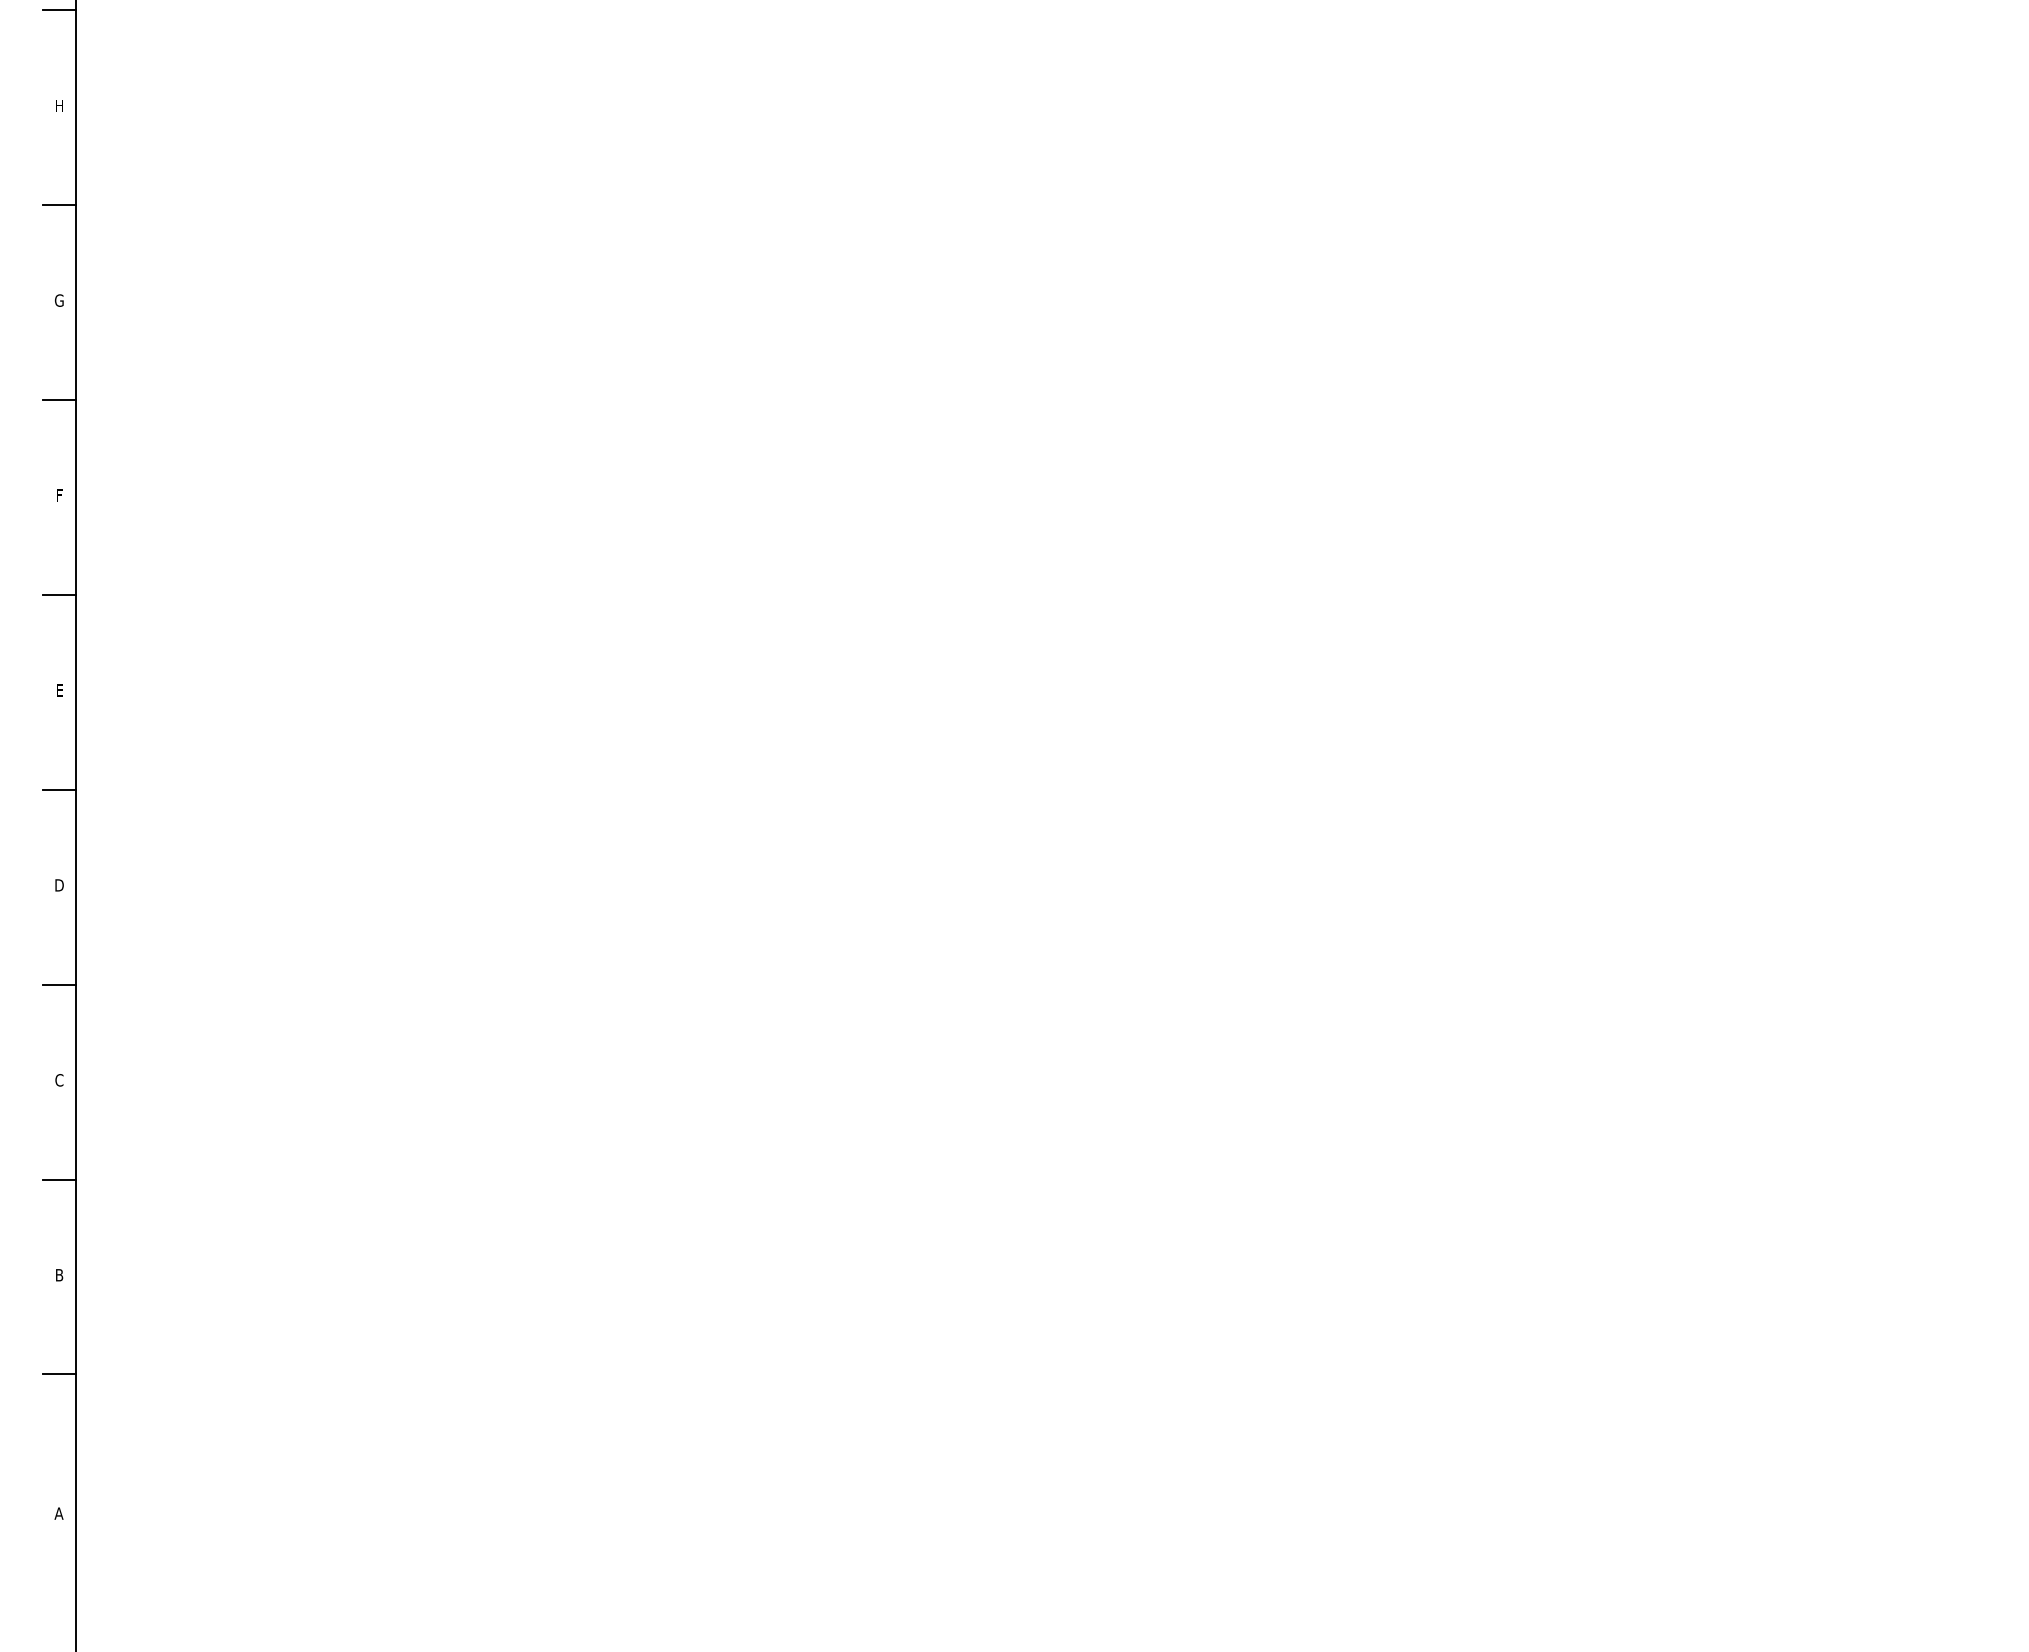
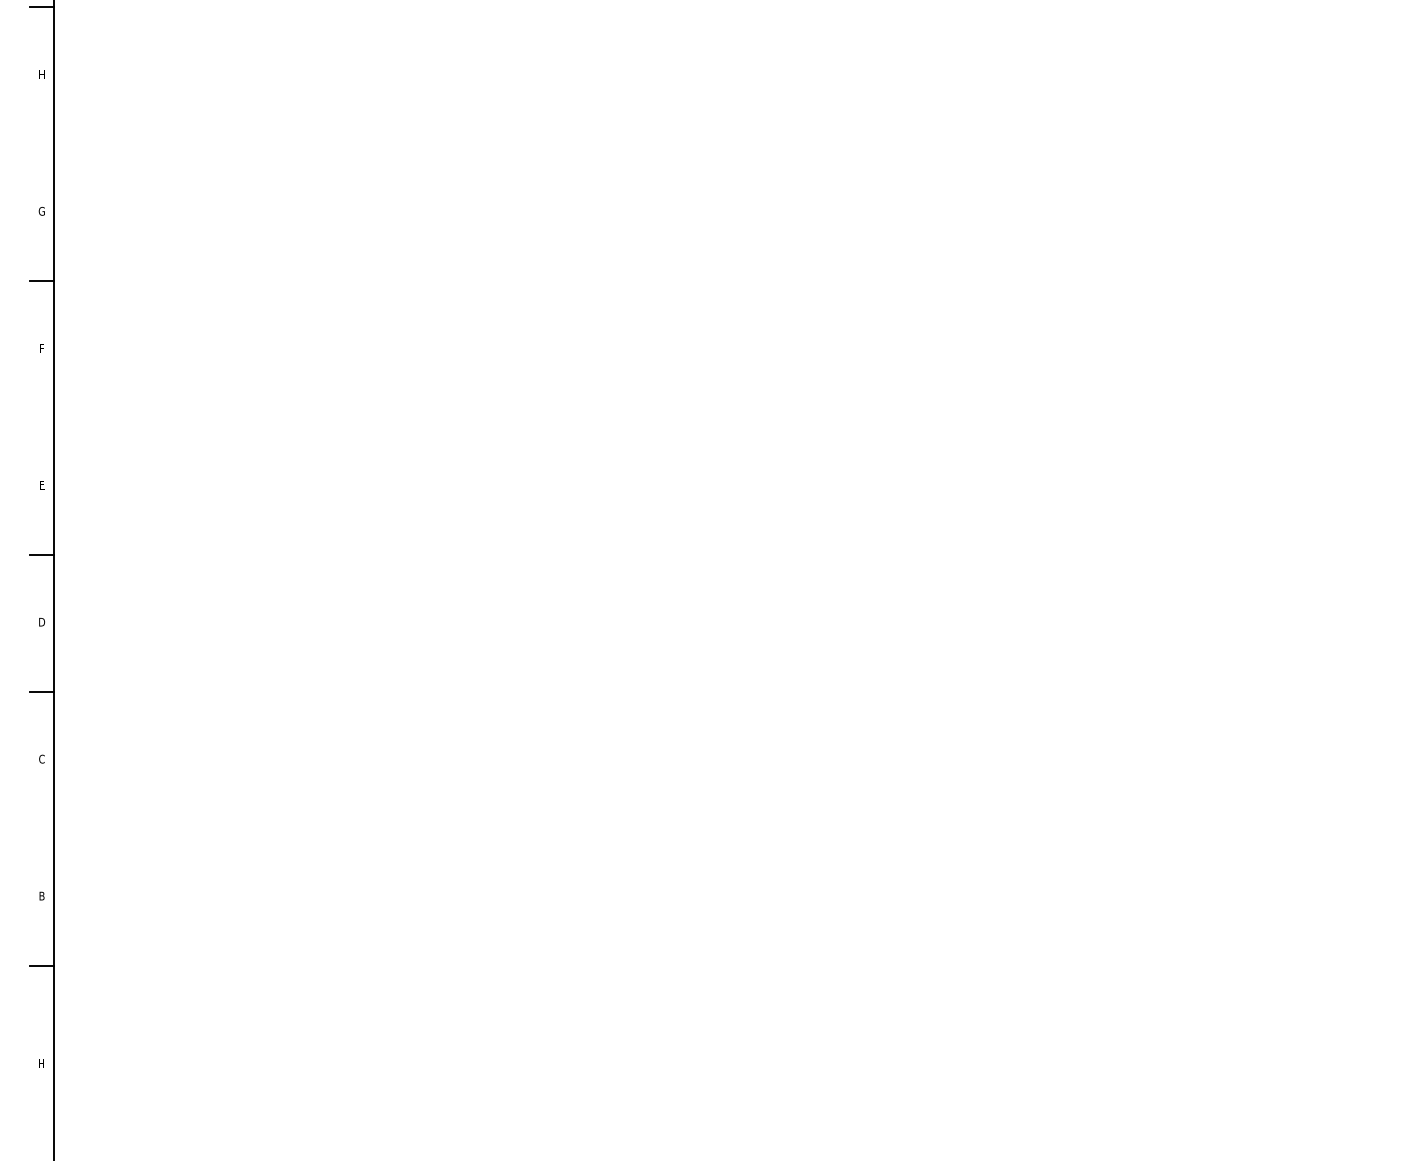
line: (59, 204) -> (42, 143), removed
line: (59, 594) -> (42, 417), removed
line: (59, 1179) -> (42, 828), removed
text: (58, 1513) -> (41, 1063), A -> H

